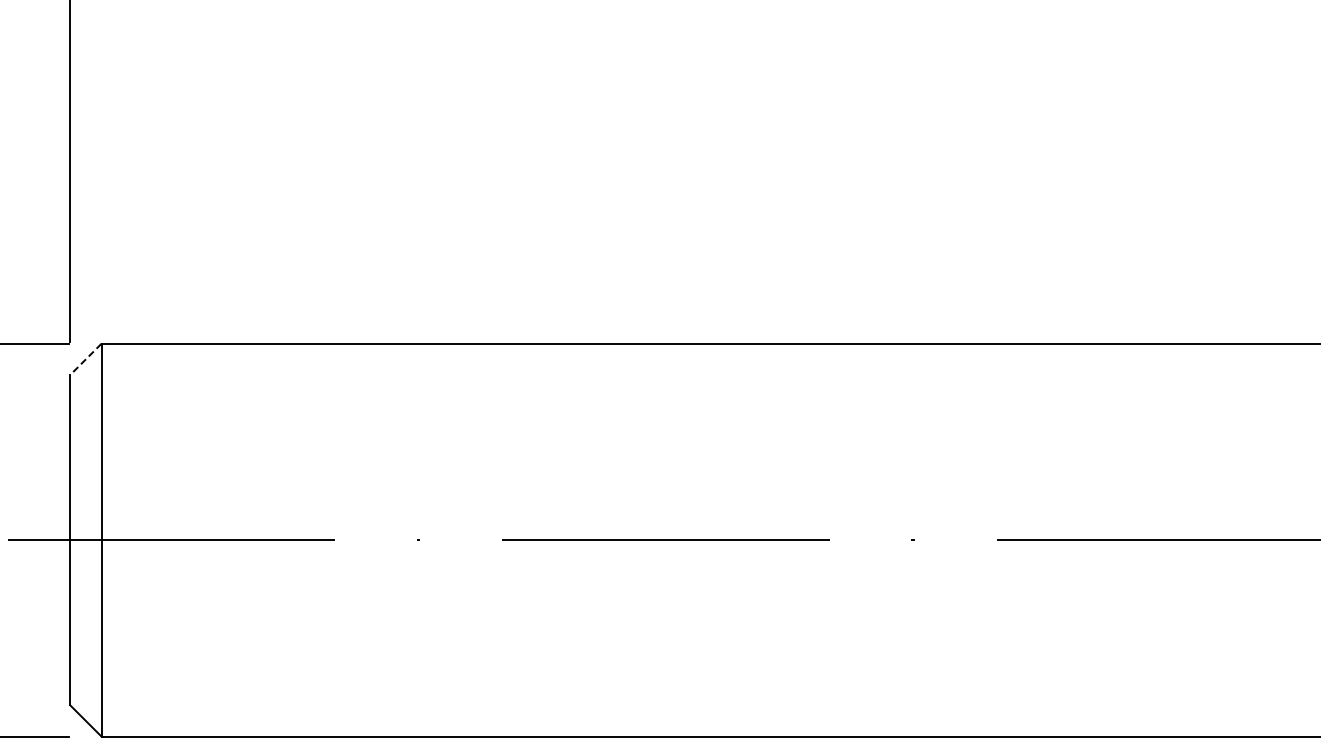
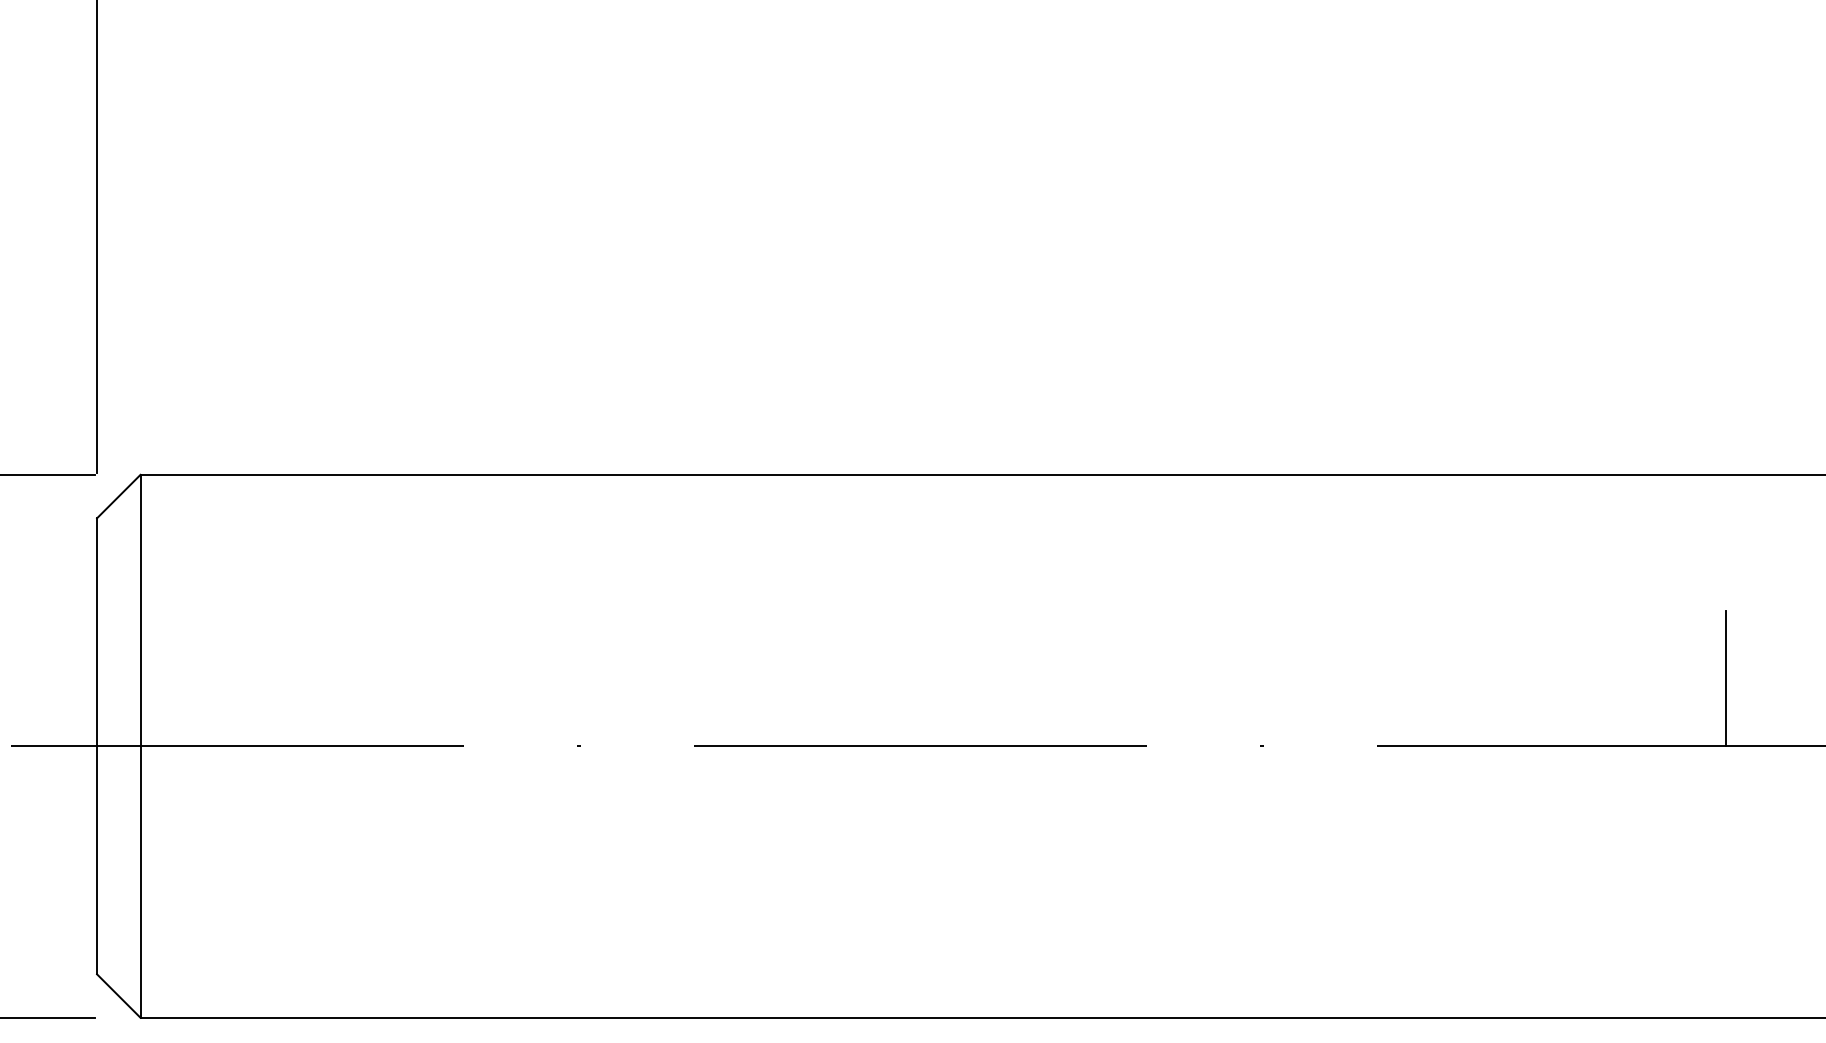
line: (85, 359) -> (118, 496), dashed -> solid
line: (1248, 490) -> (1725, 677), added

